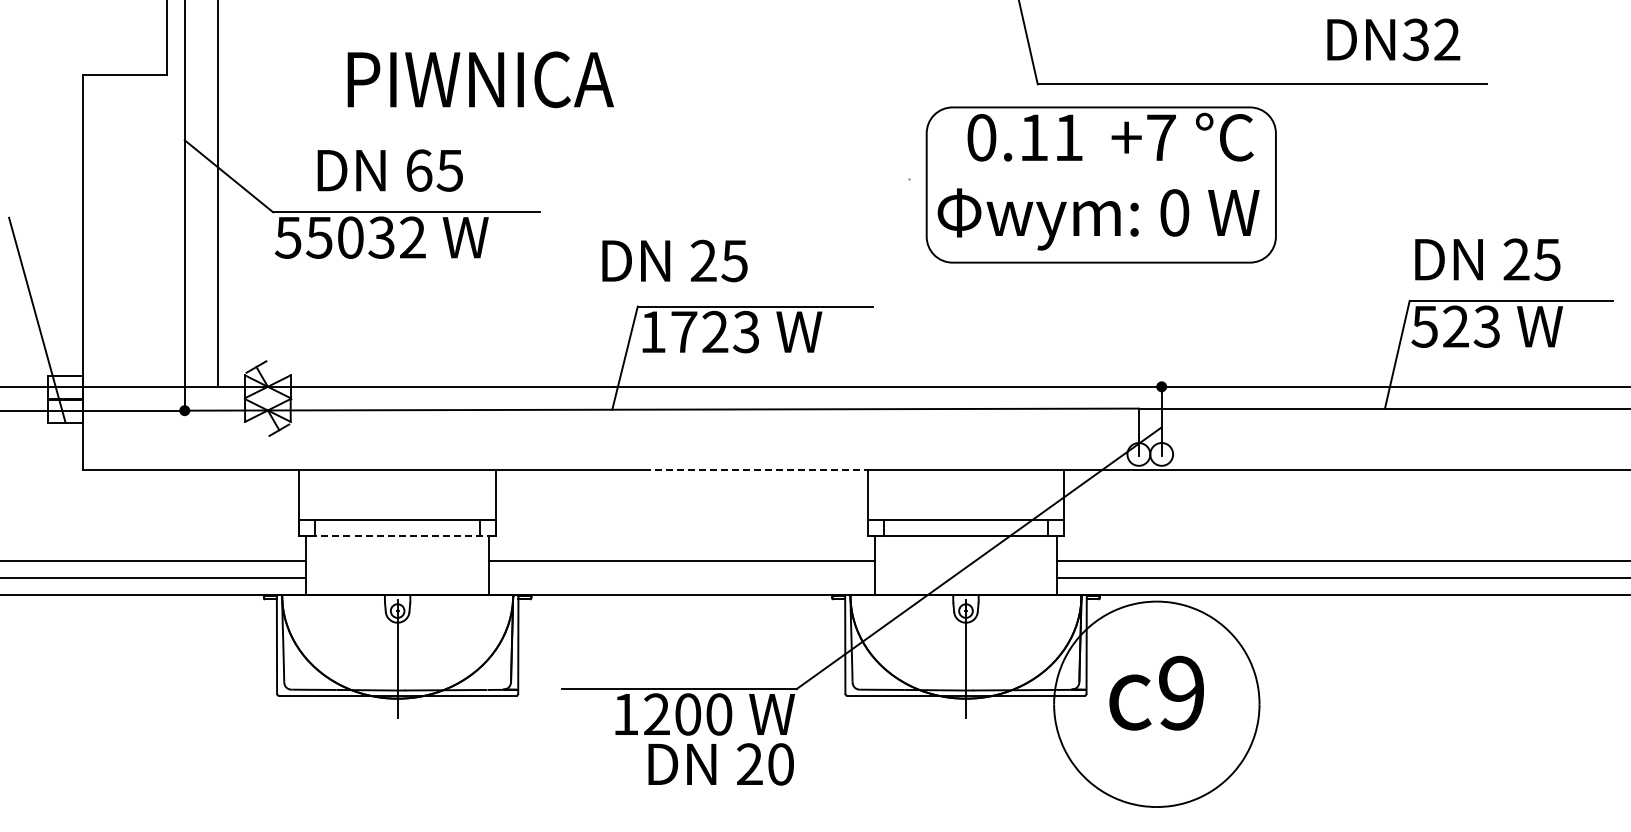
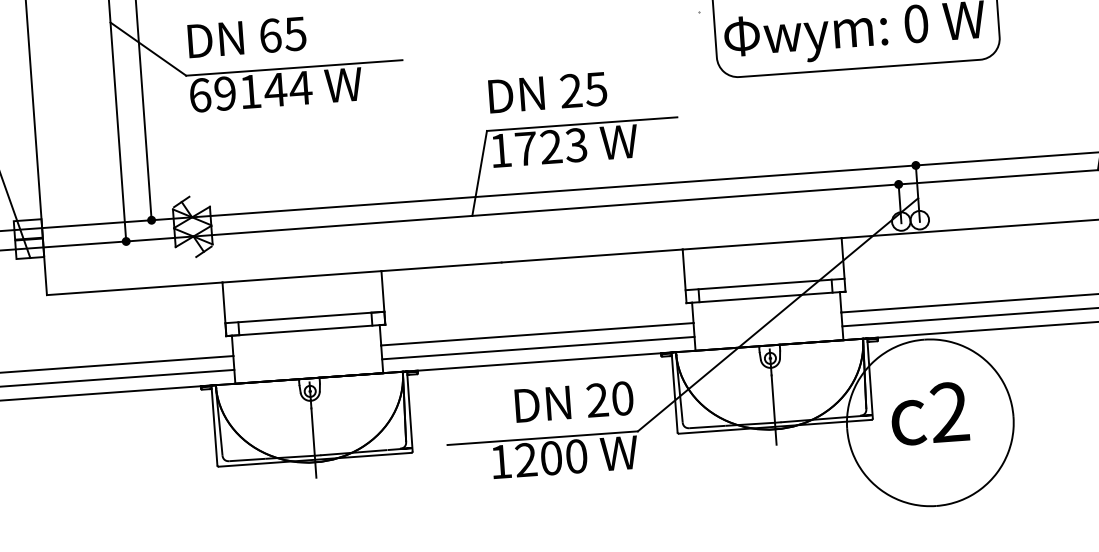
text: (389, 170) -> (246, 37), moved
text: (350, 237) -> (250, 91), 55032 -> 69144
text: (674, 260) -> (547, 92), moved
fill: (217, 386) -> (151, 220), added
fill: (1138, 408) -> (898, 184), added
line: (755, 469) -> (591, 256), dashed -> solid
line: (398, 535) -> (306, 330), dashed -> solid
line: (681, 577) -> (538, 347), added
text: (1181, 693) -> (949, 412), c9 -> c2
text: (720, 764) -> (573, 402), moved

